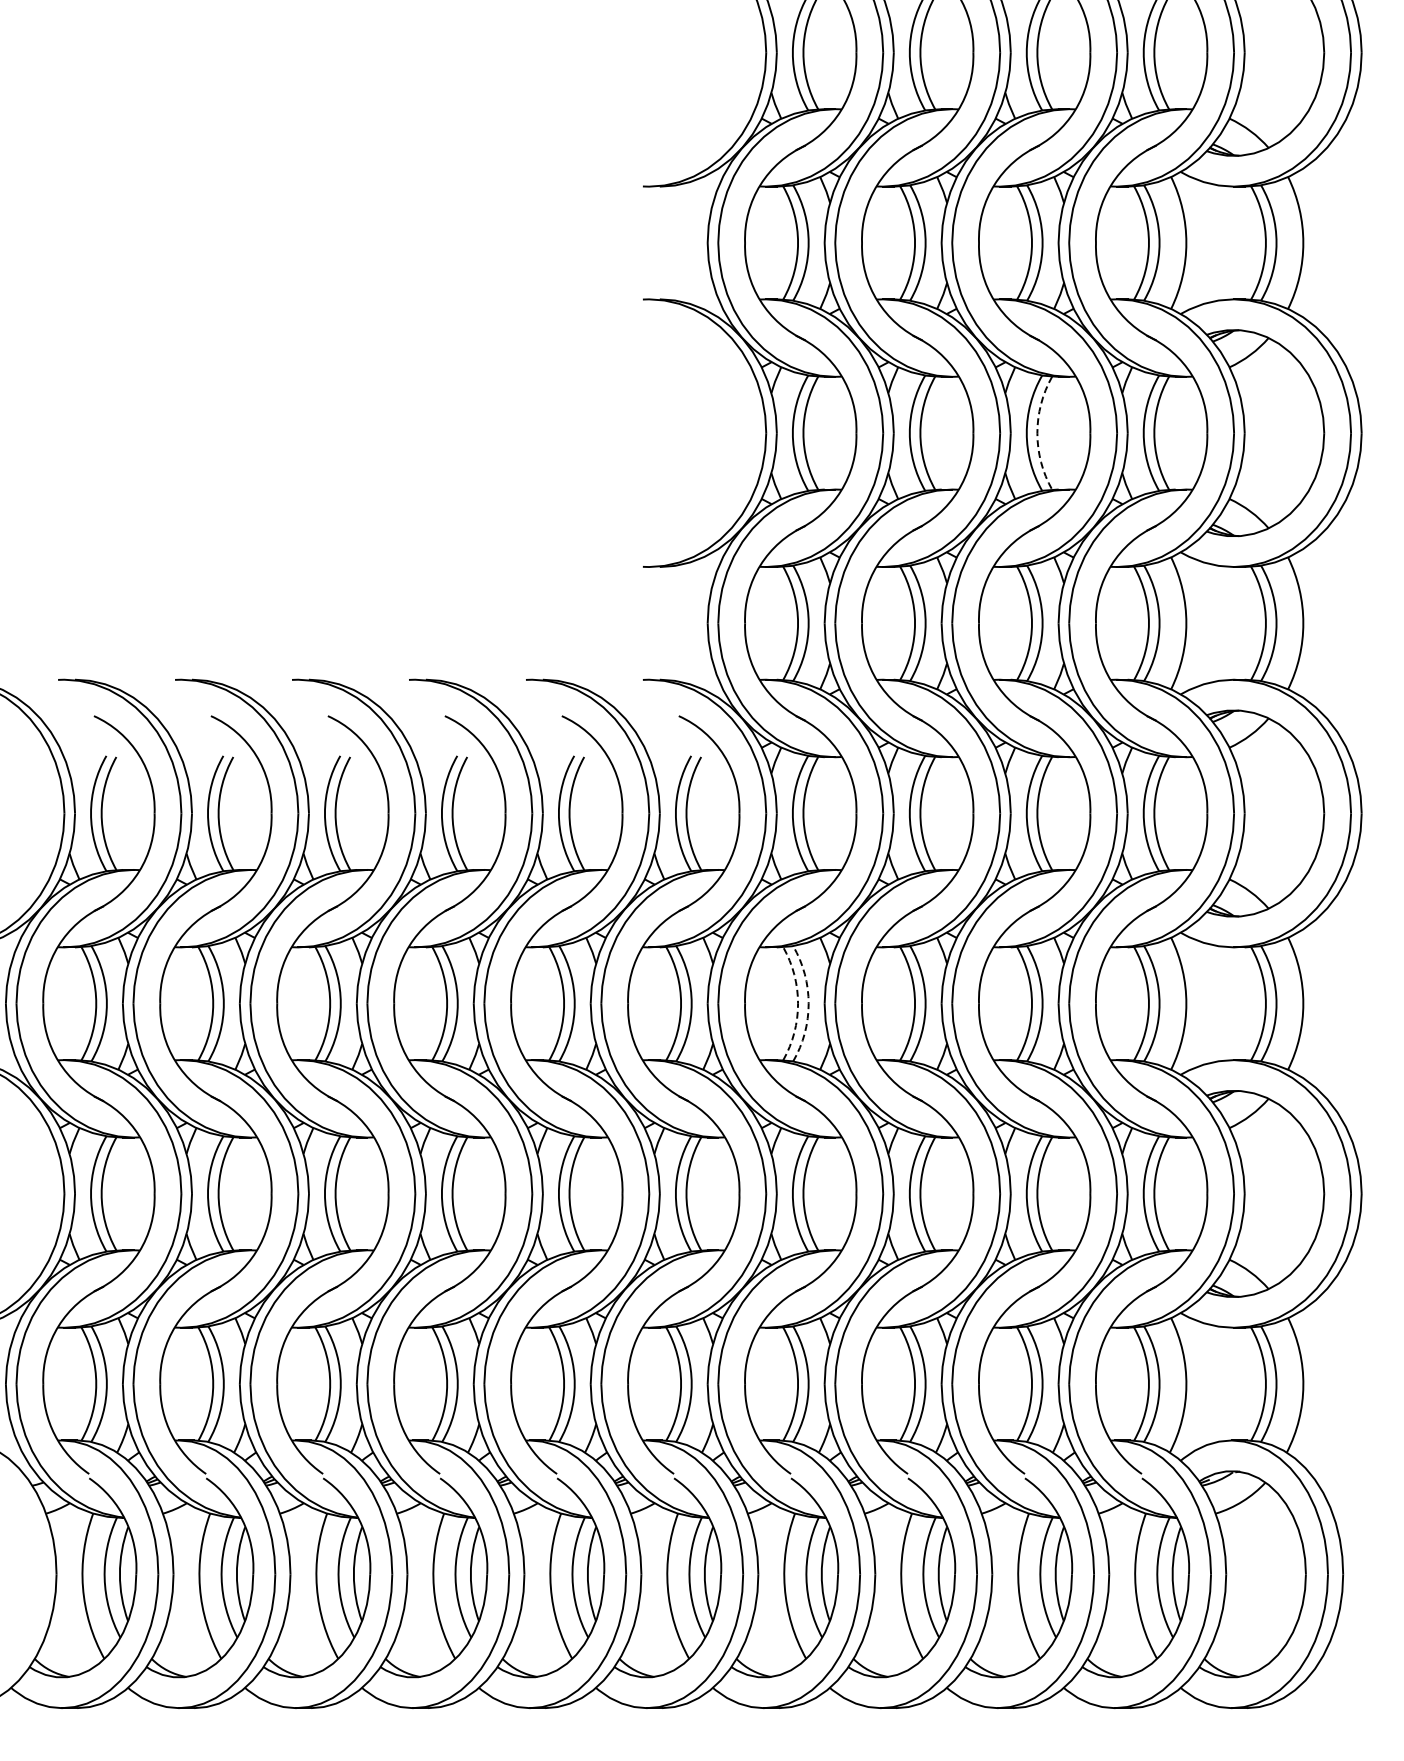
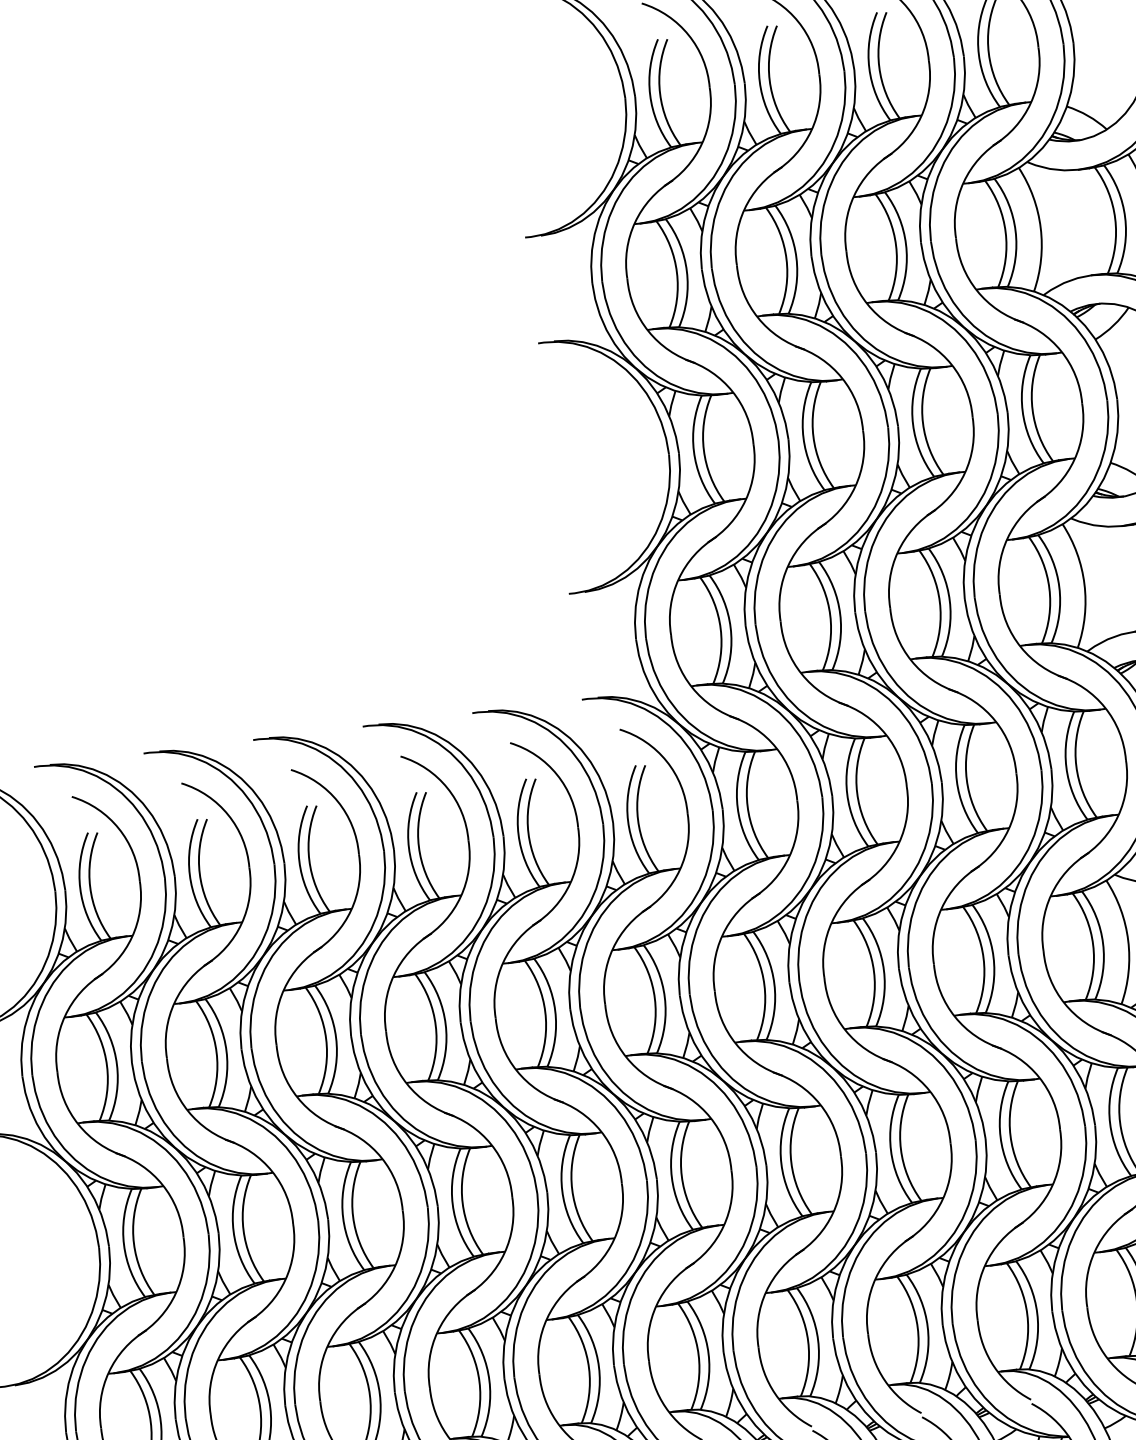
arc: (1037, 433) -> (923, 423), dashed -> solid
arc: (798, 1003) -> (764, 985), dashed -> solid
arc: (808, 1003) -> (774, 983), dashed -> solid

